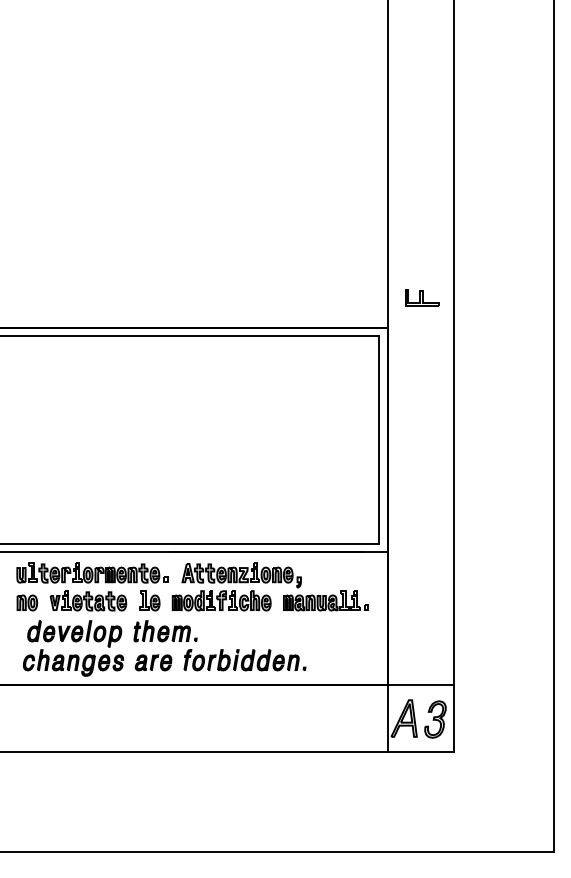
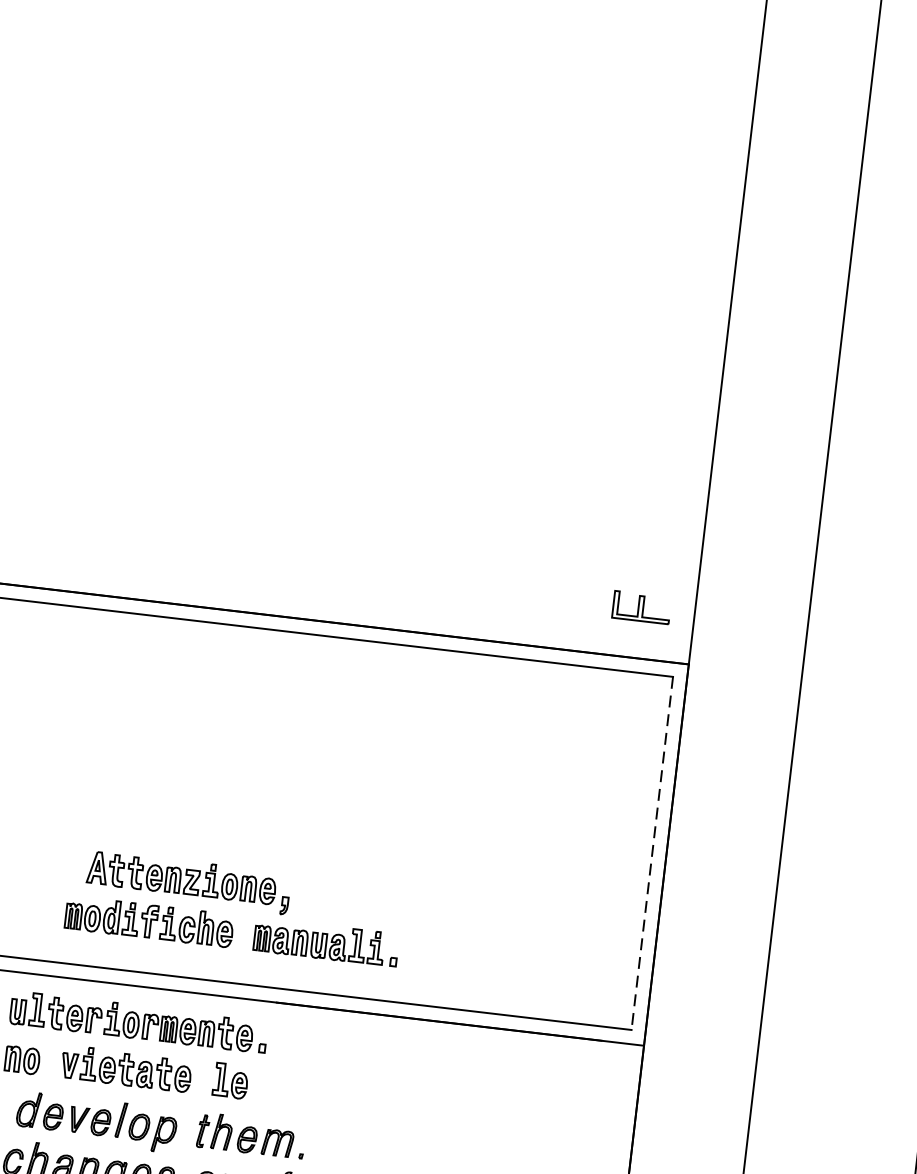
part: (422, 297) -> (642, 607), moved
line: (379, 439) -> (652, 852), solid -> dashed
part: (269, 586) -> (233, 906), moved

